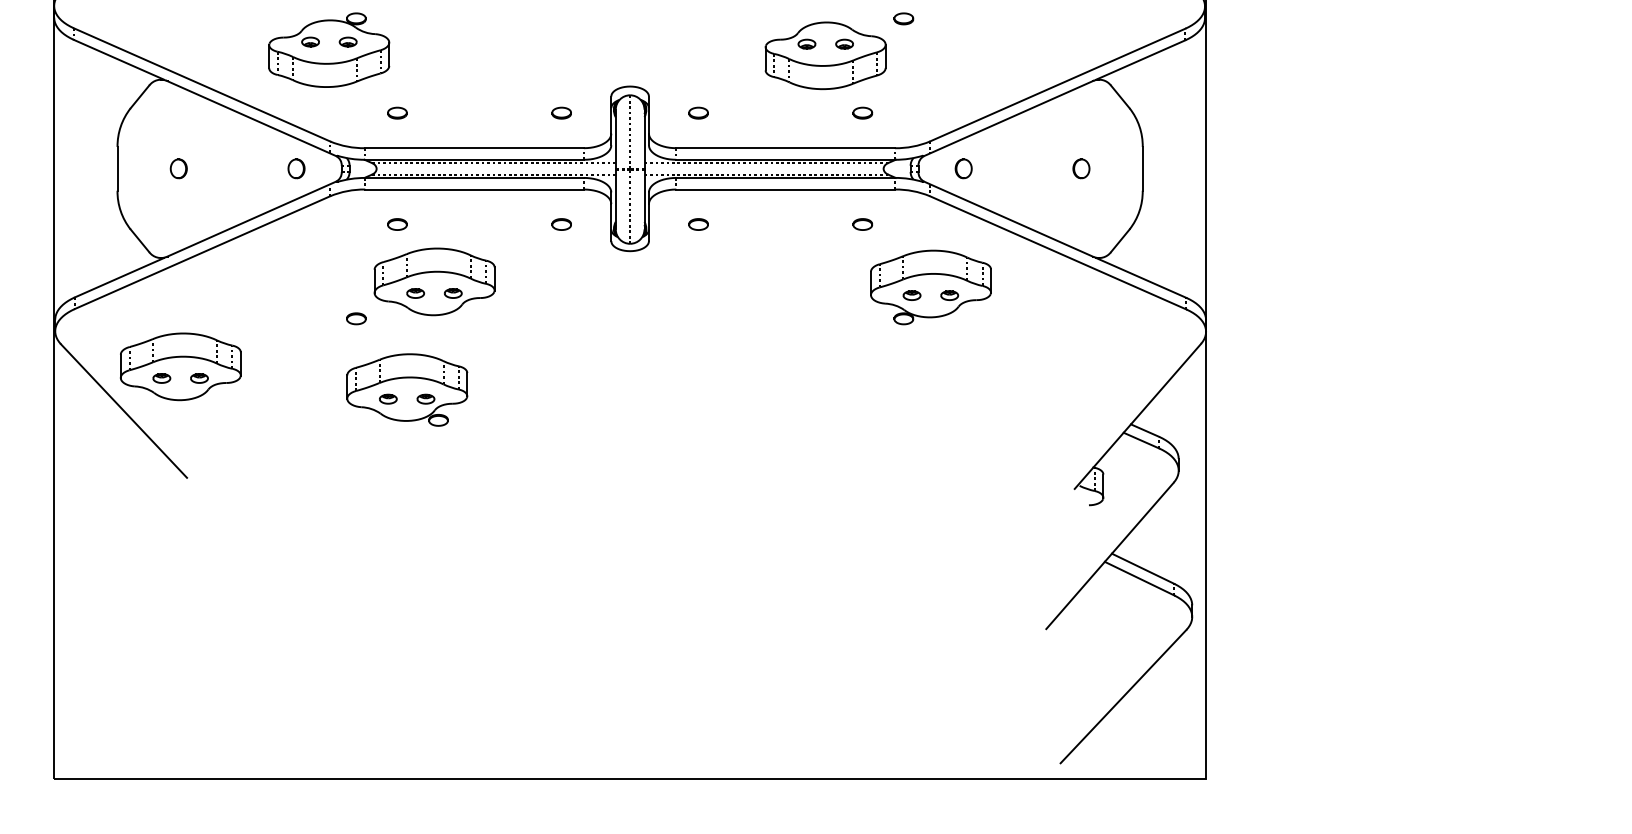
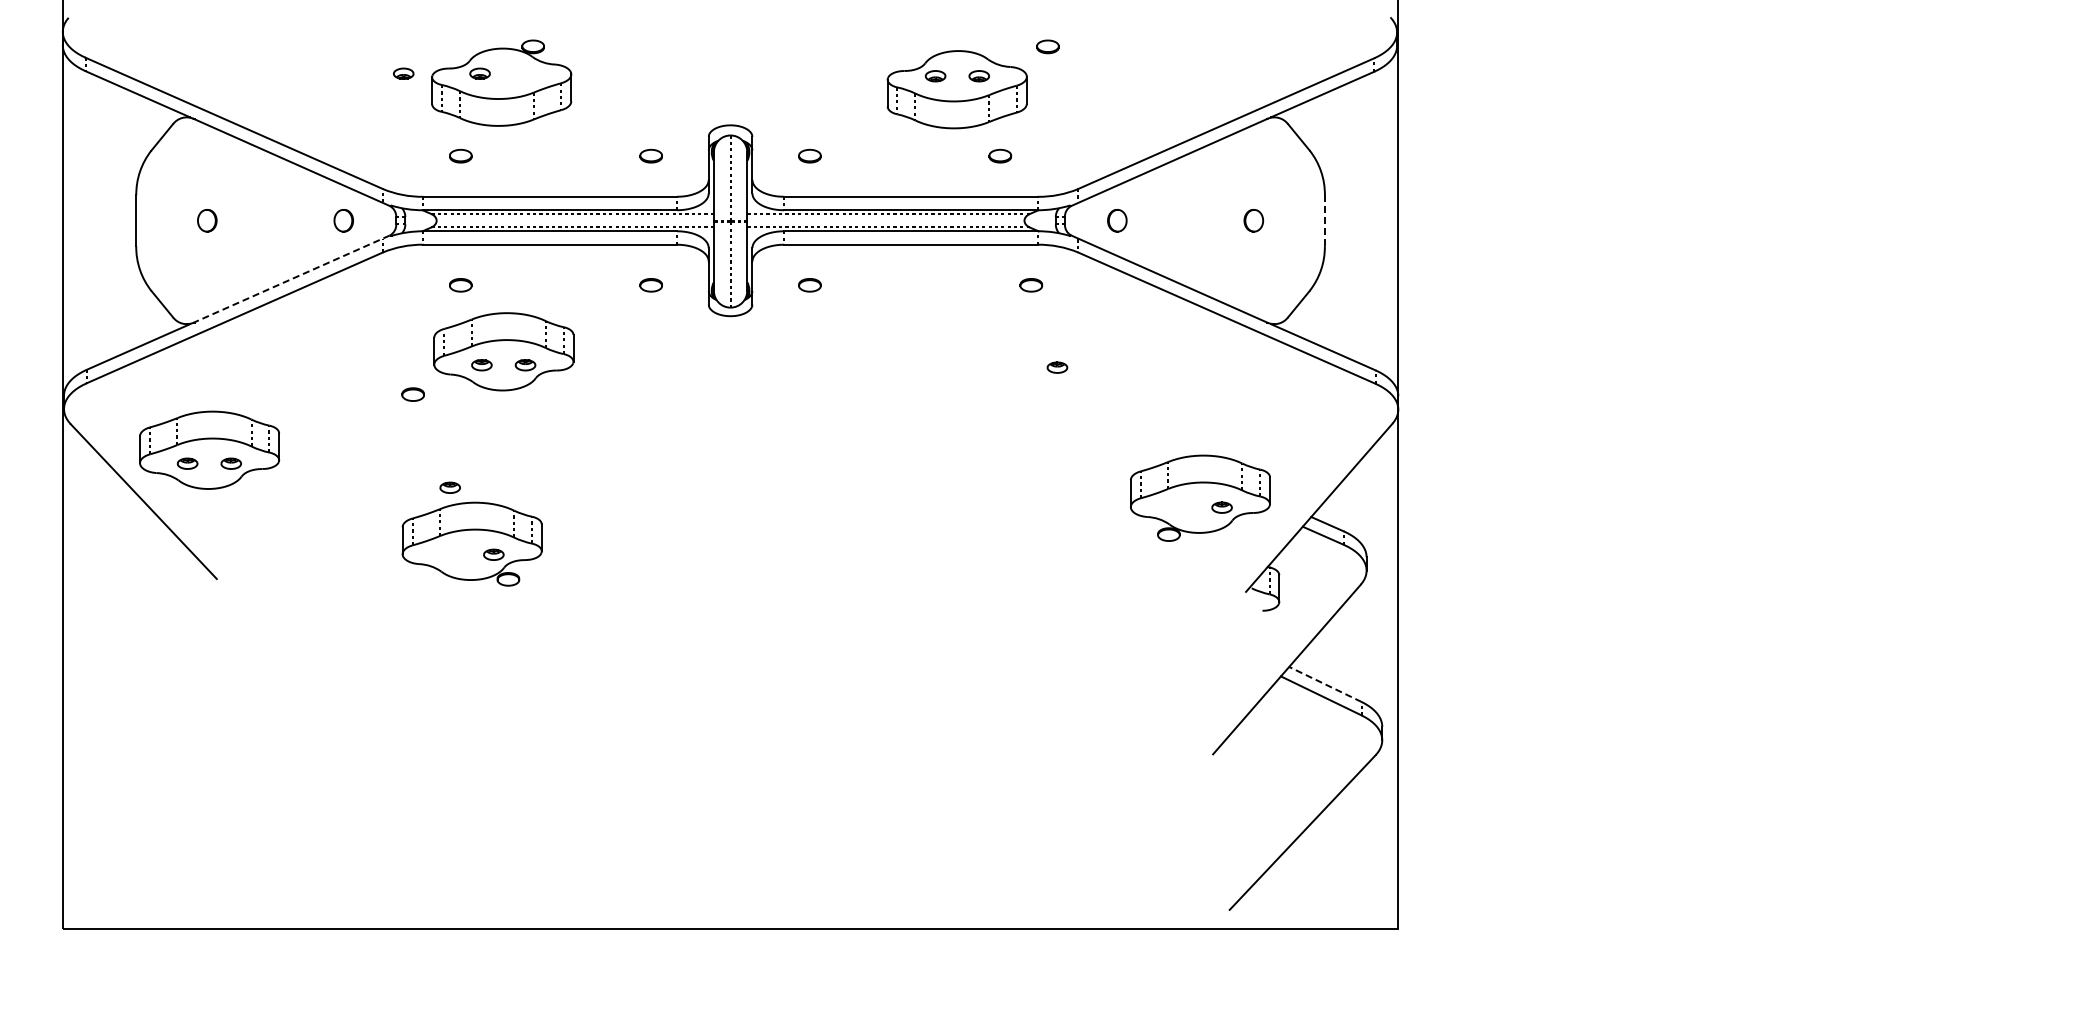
part: (329, 49) -> (501, 82), moved
line: (1142, 169) -> (1324, 221), solid -> dashed
line: (251, 219) -> (291, 279), solid -> dashed
part: (862, 224) -> (1031, 285), moved
part: (931, 286) -> (1200, 497), moved
part: (406, 389) -> (471, 543), moved
line: (1142, 568) -> (1324, 684), solid -> dashed

